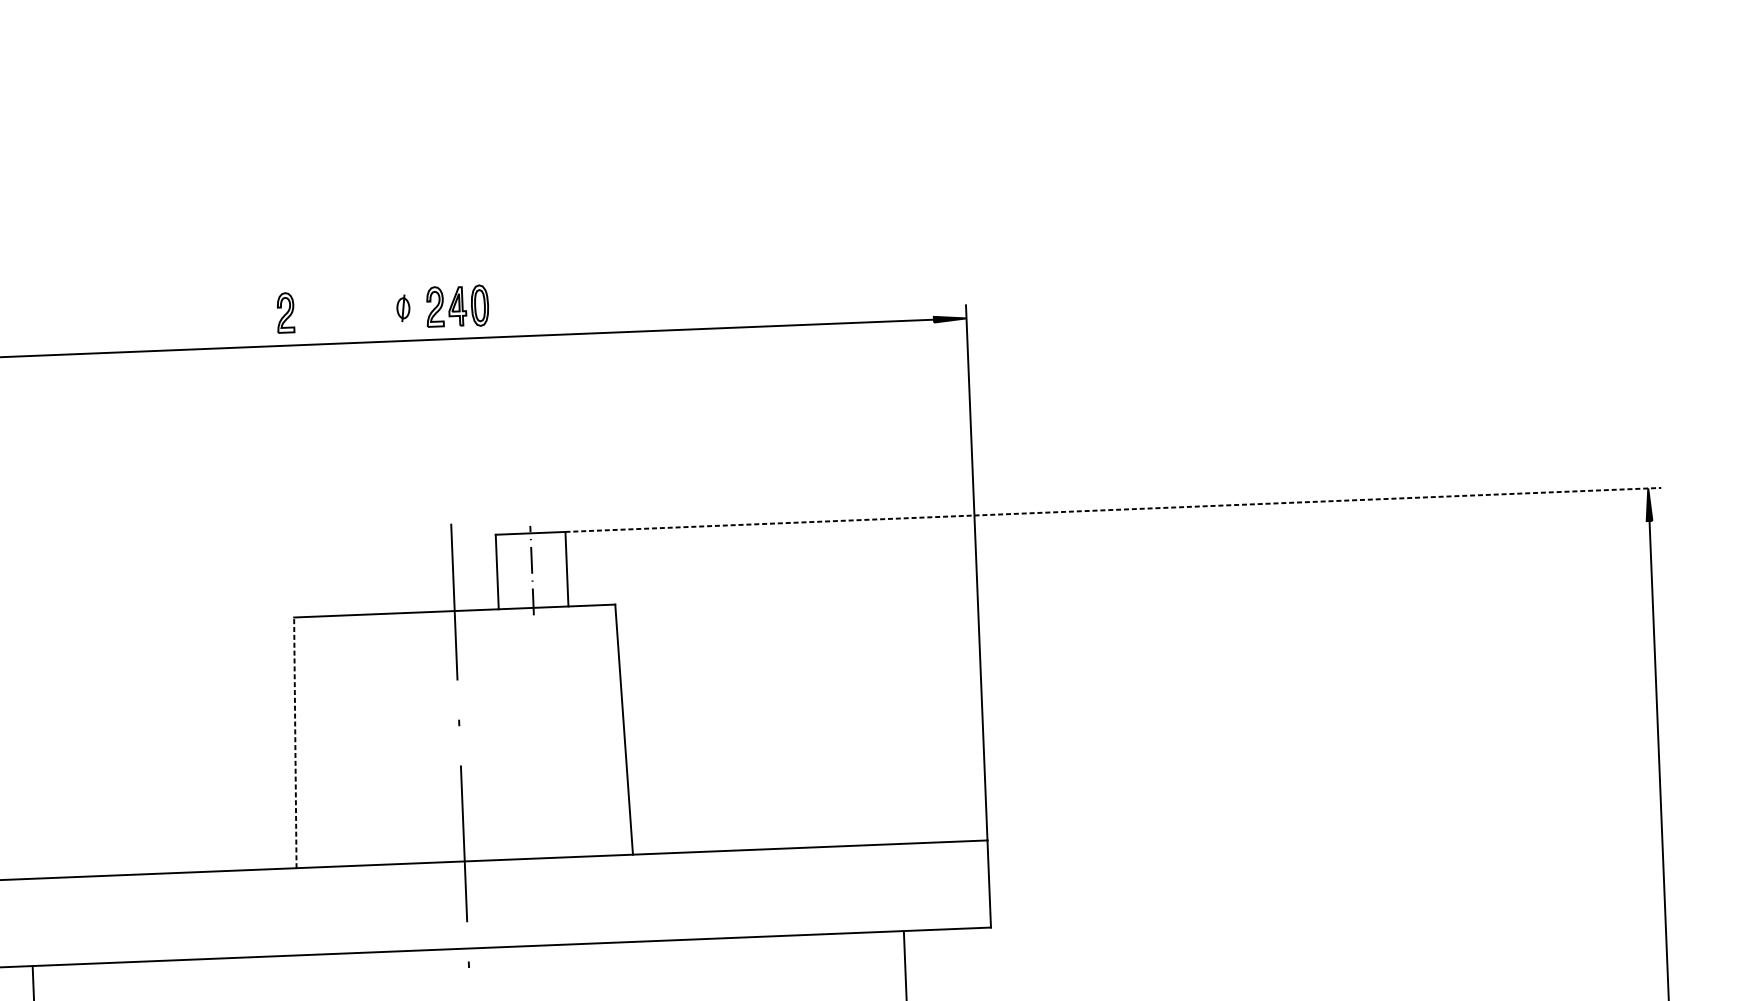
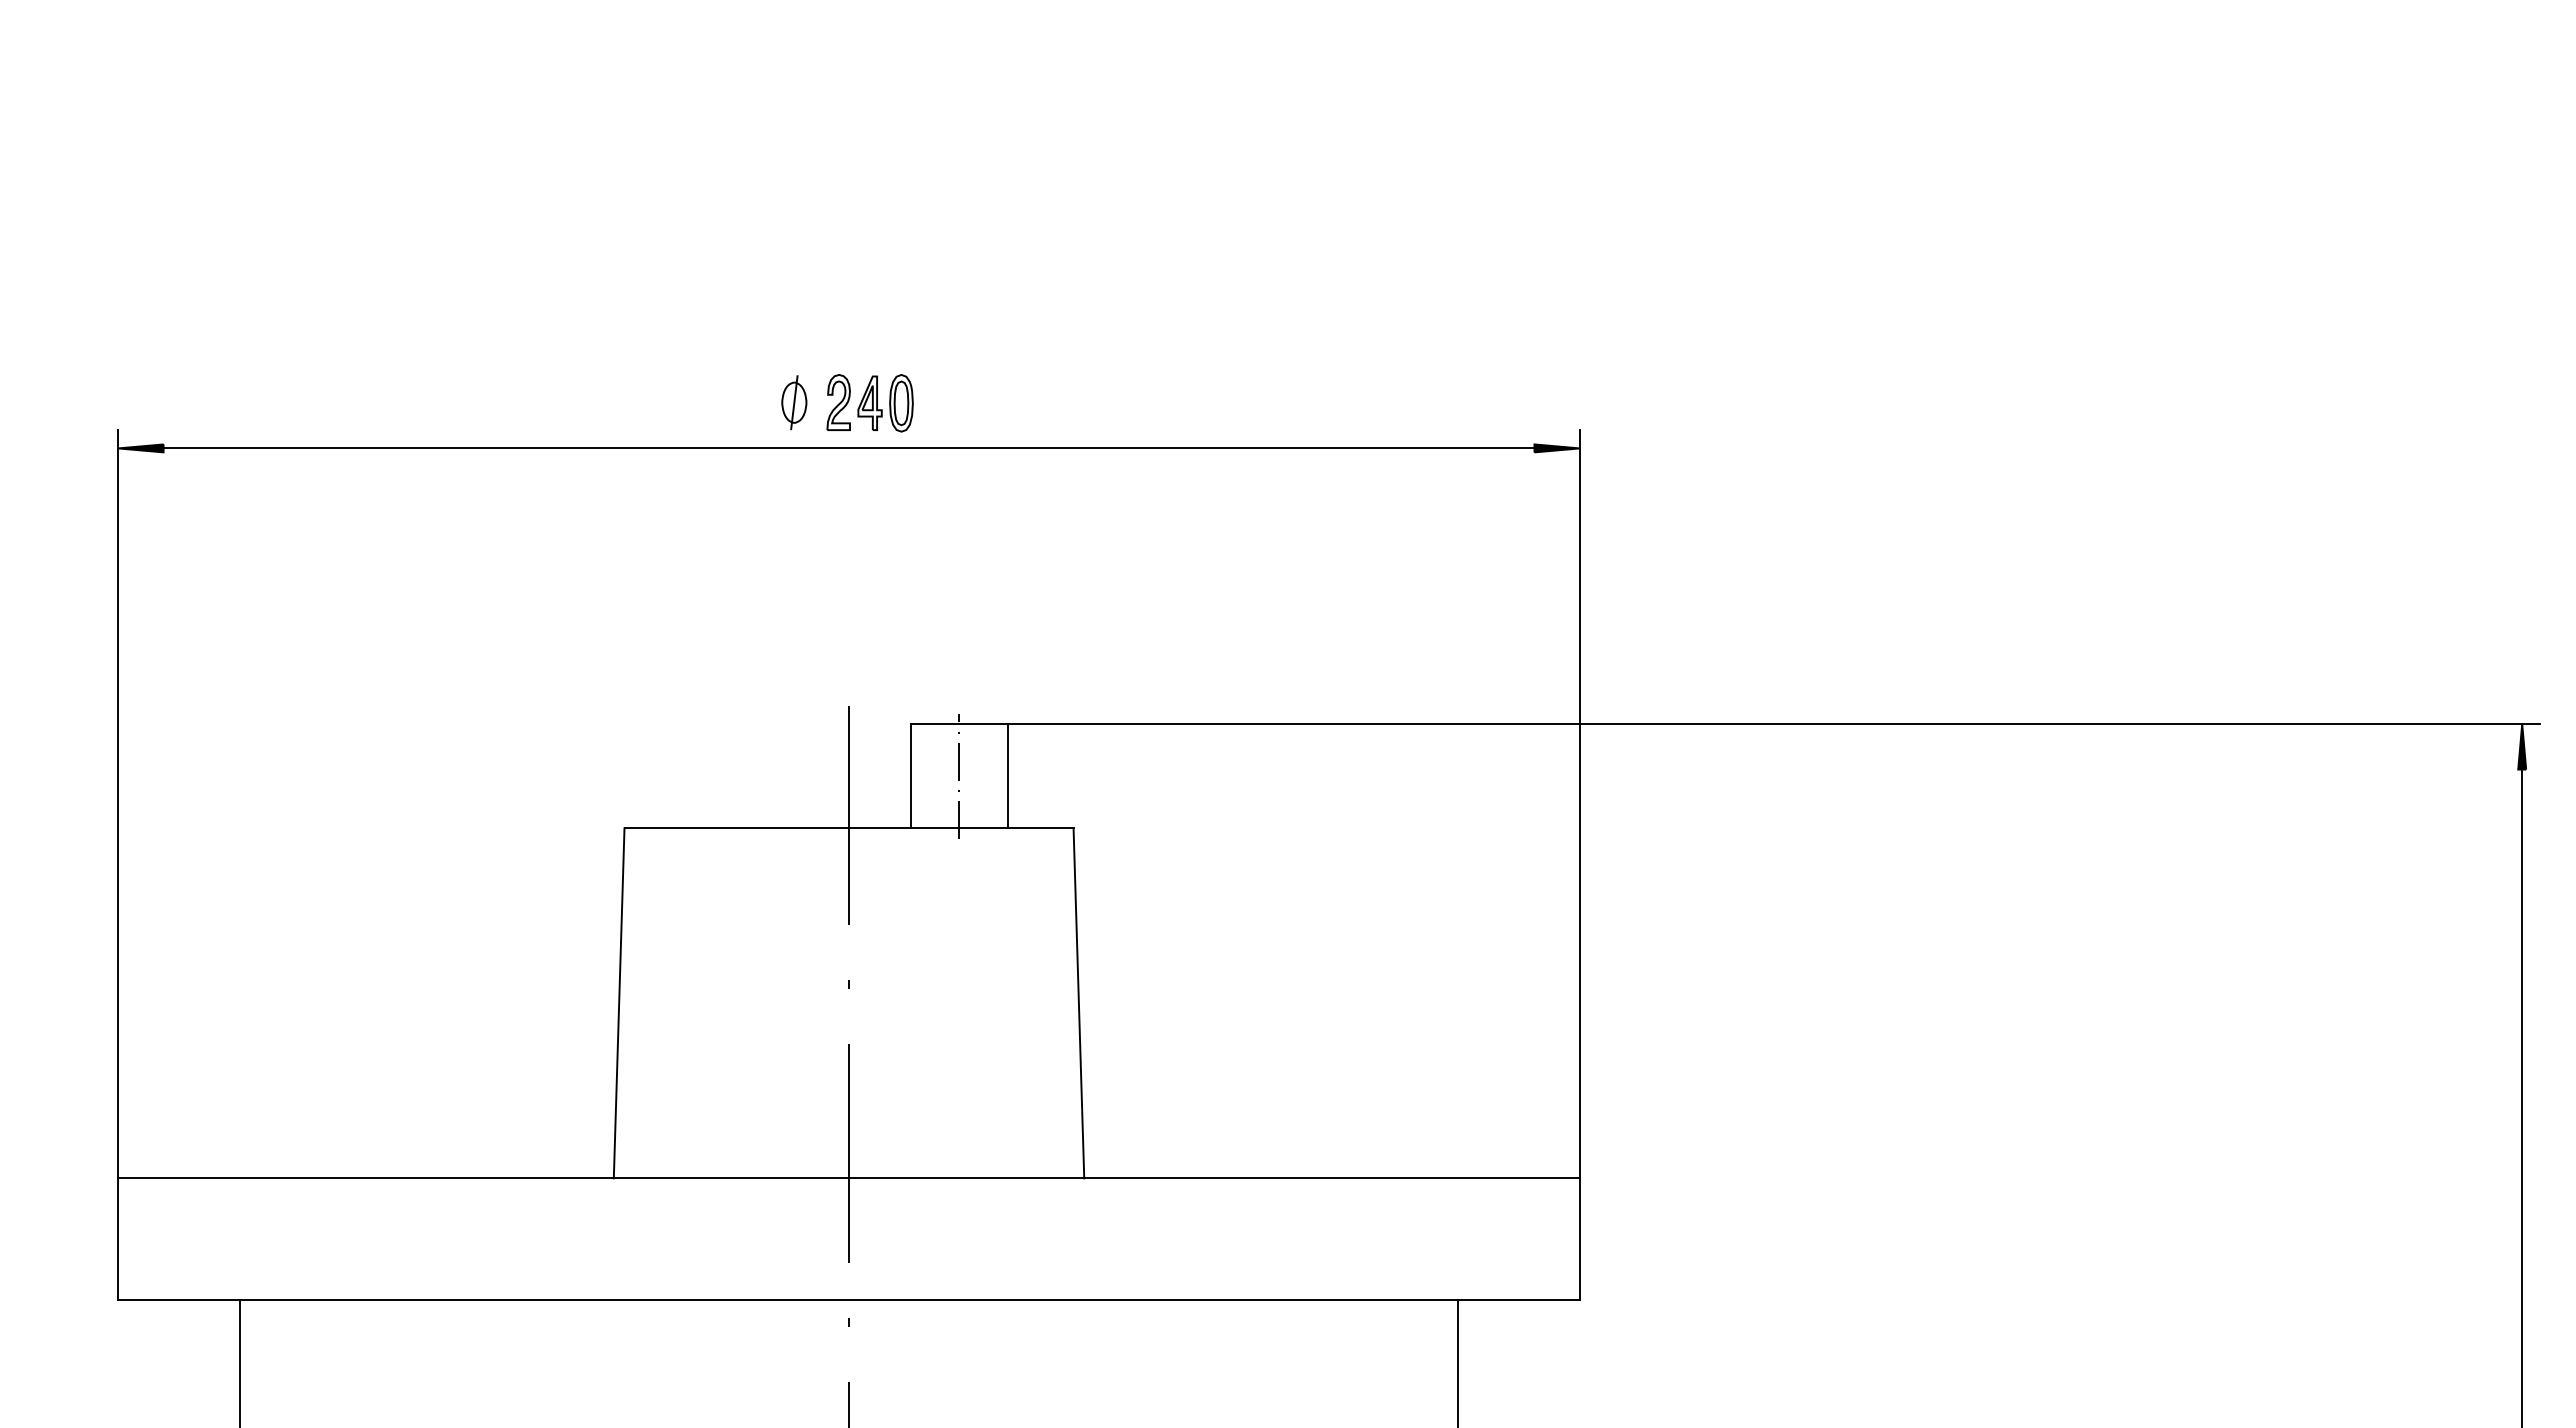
part: (403, 308) -> (794, 402), size x1.43
part: (285, 312) -> (629, 402), removed
line: (1113, 510) -> (1774, 724), dashed -> solid
line: (295, 742) -> (619, 1002), dashed -> solid

